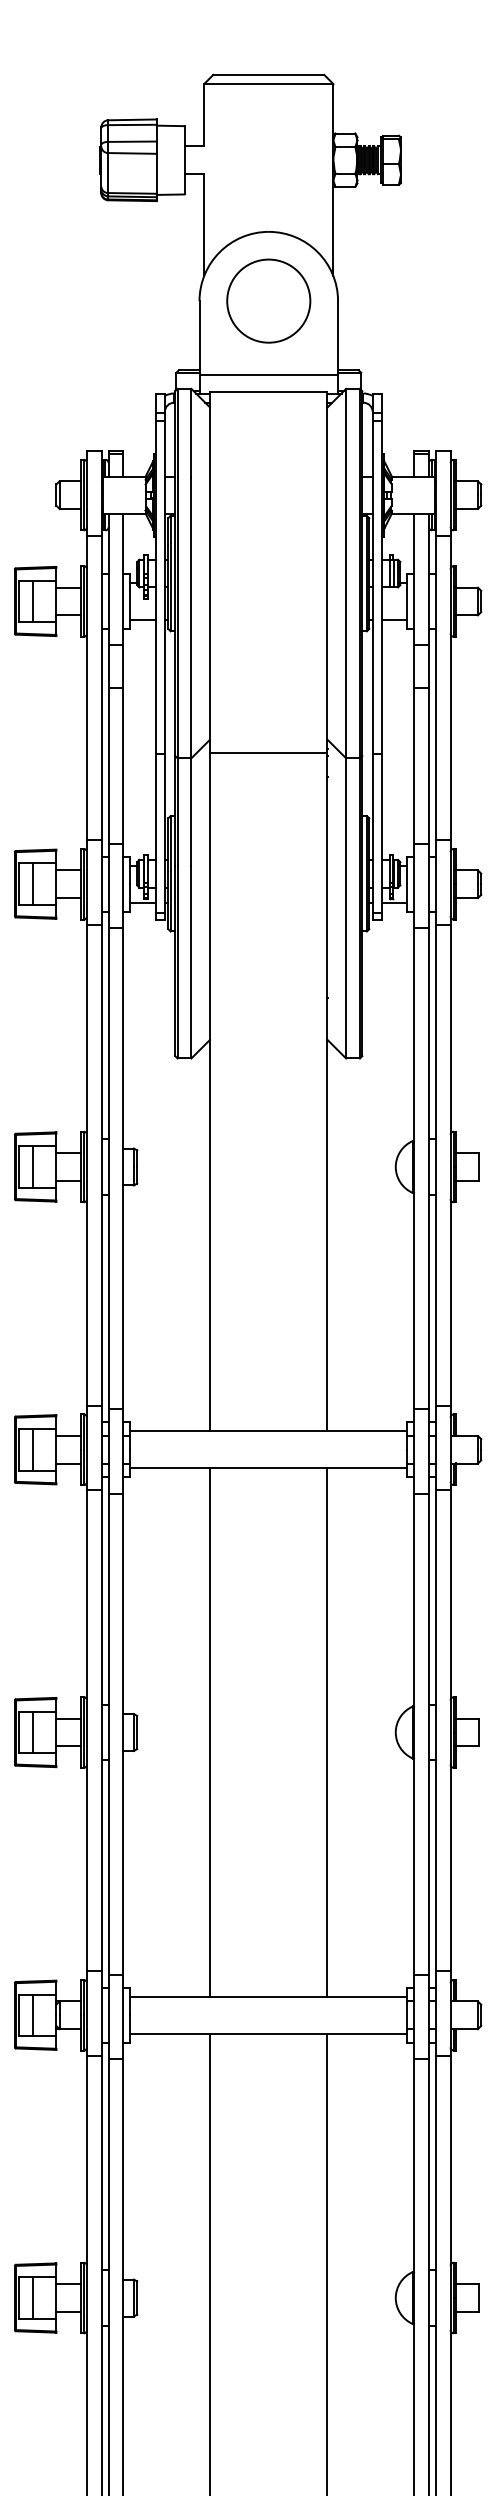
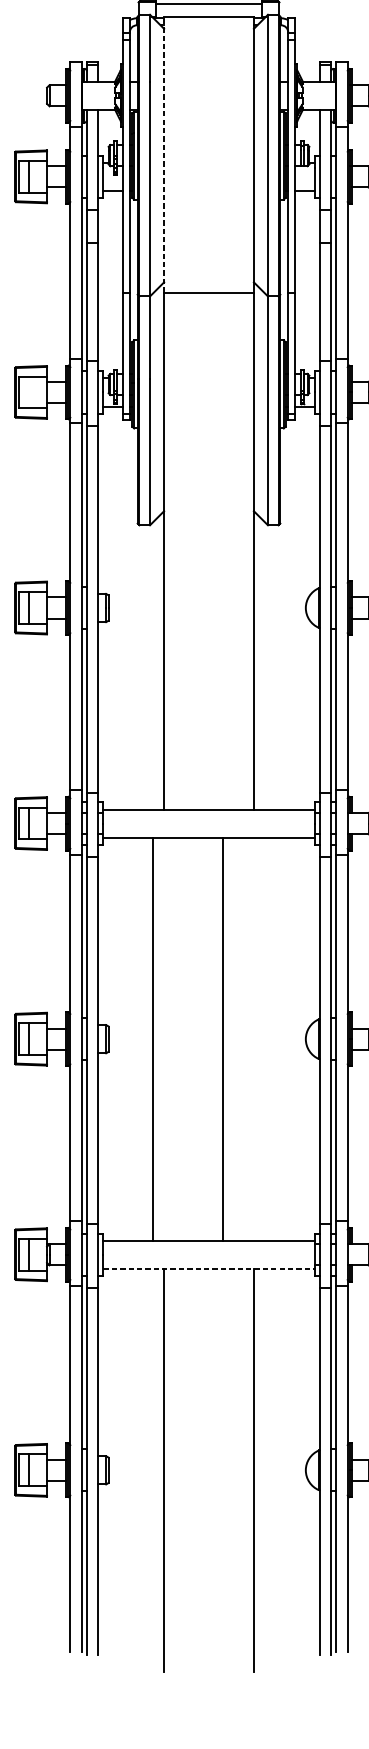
line: (210, 572) -> (164, 154), solid -> dashed
line: (33, 884) -> (29, 392), removed
line: (210, 1732) -> (153, 1039), moved
line: (327, 1732) -> (223, 1039), moved
line: (268, 2033) -> (208, 1268), solid -> dashed

